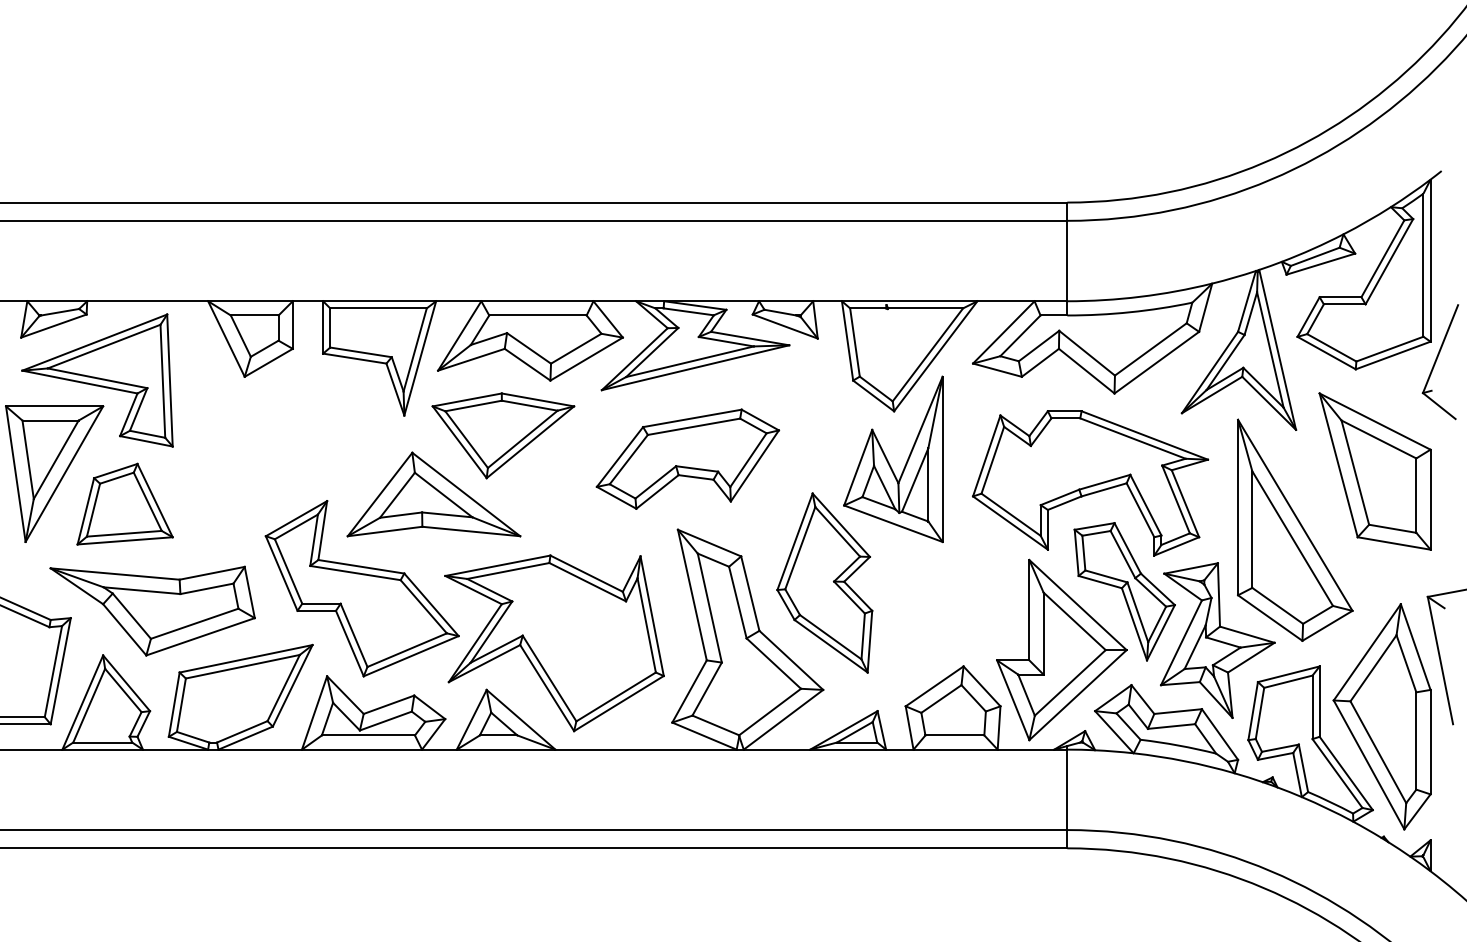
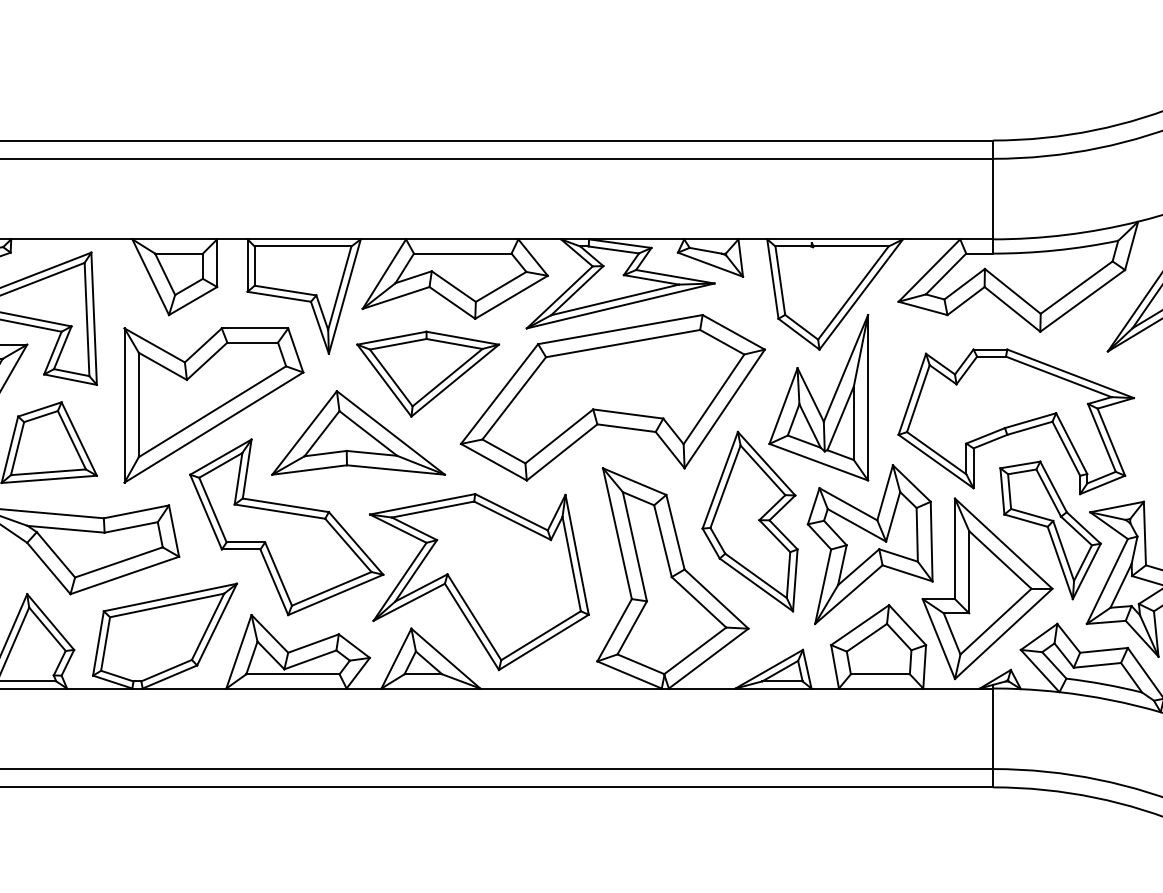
part: (687, 458) -> (612, 396), size x1.67
part: (289, 467) -> (213, 405), added
part: (944, 605) -> (869, 544), added

